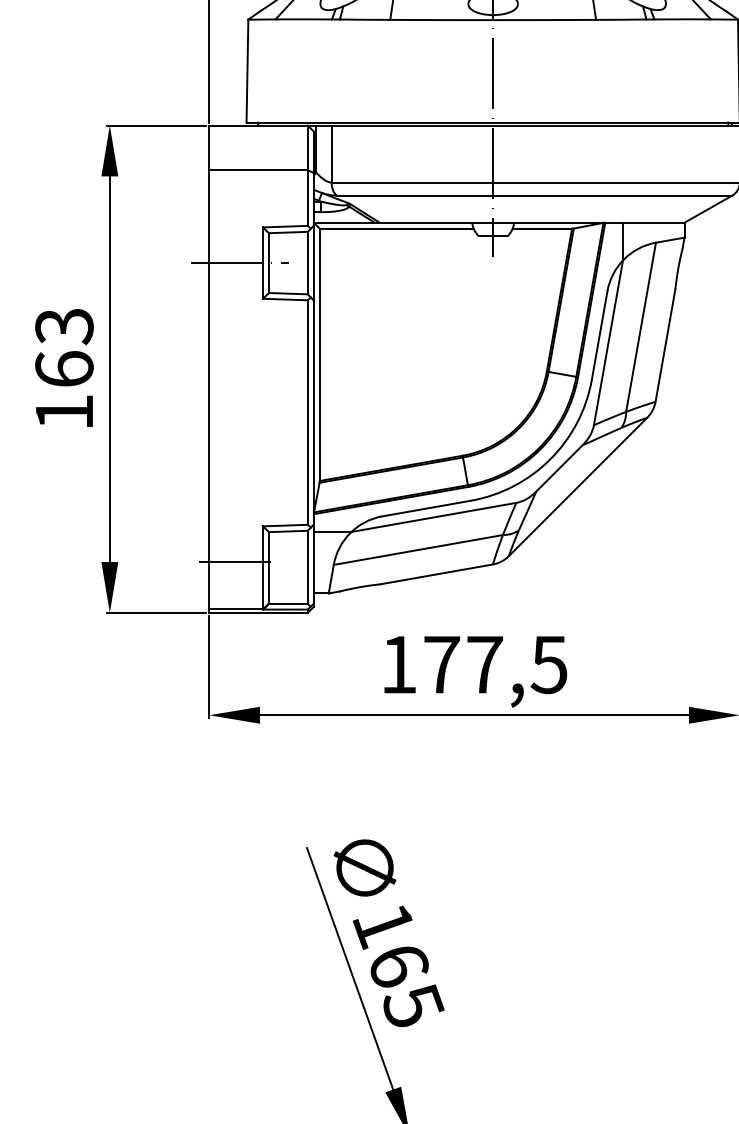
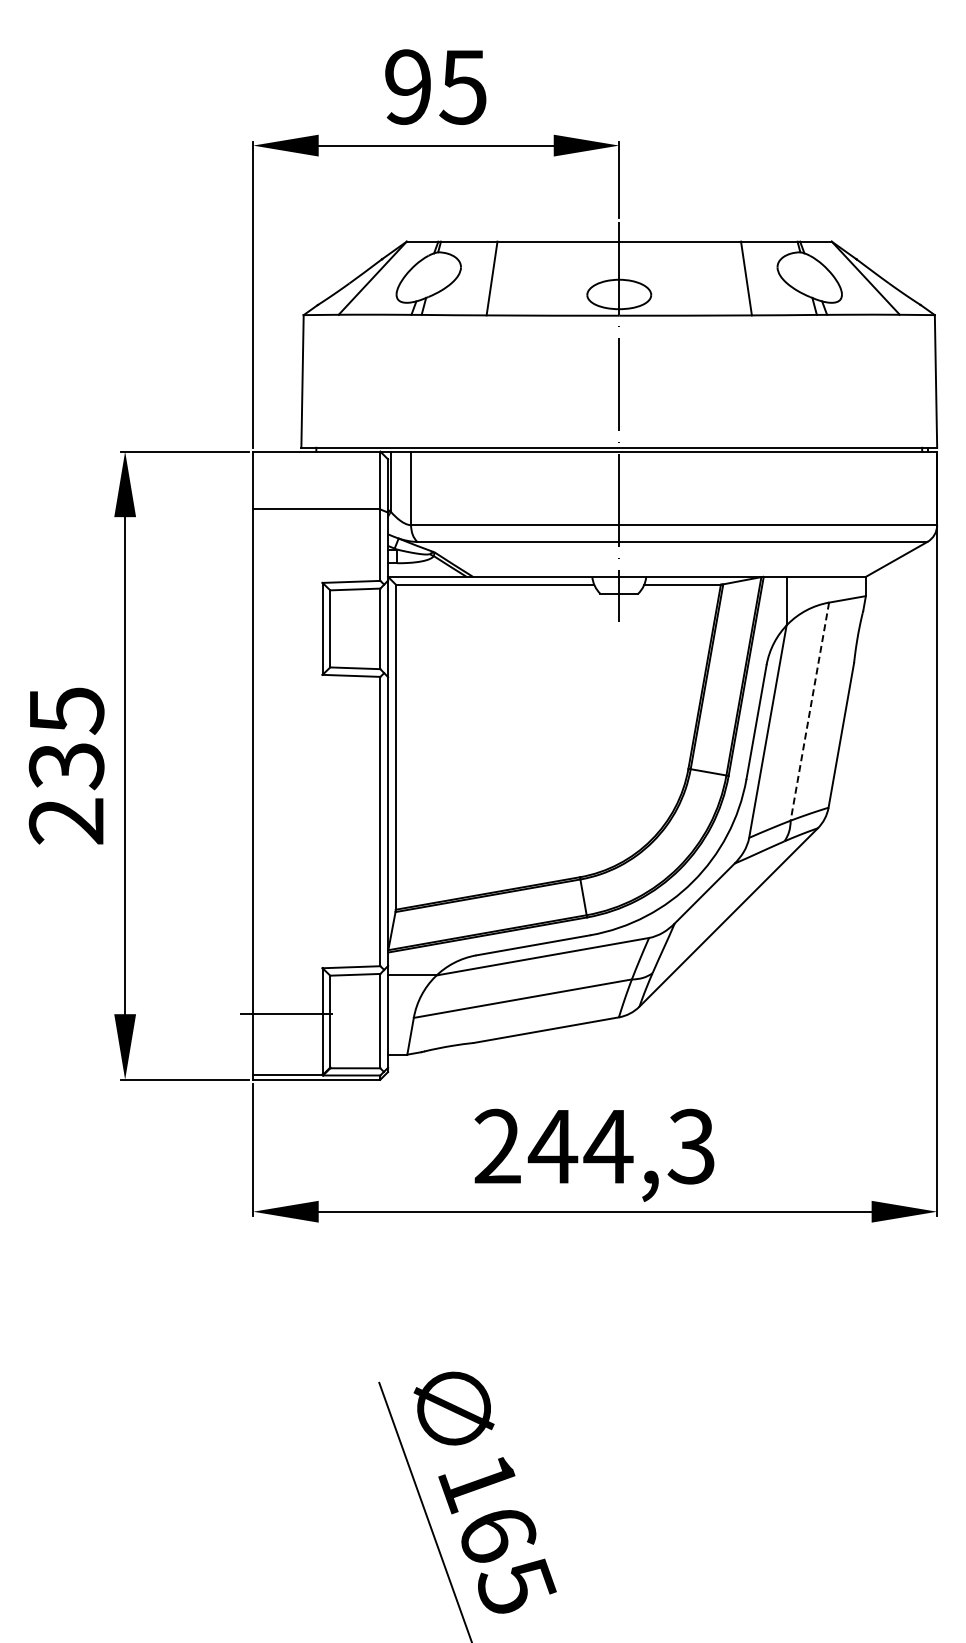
line: (239, 262) -> (292, 628), removed
line: (640, 327) -> (809, 711), solid -> dashed
text: (64, 369) -> (66, 765), 163 -> 235
text: (473, 664) -> (594, 1146), 177,5 -> 244,3

